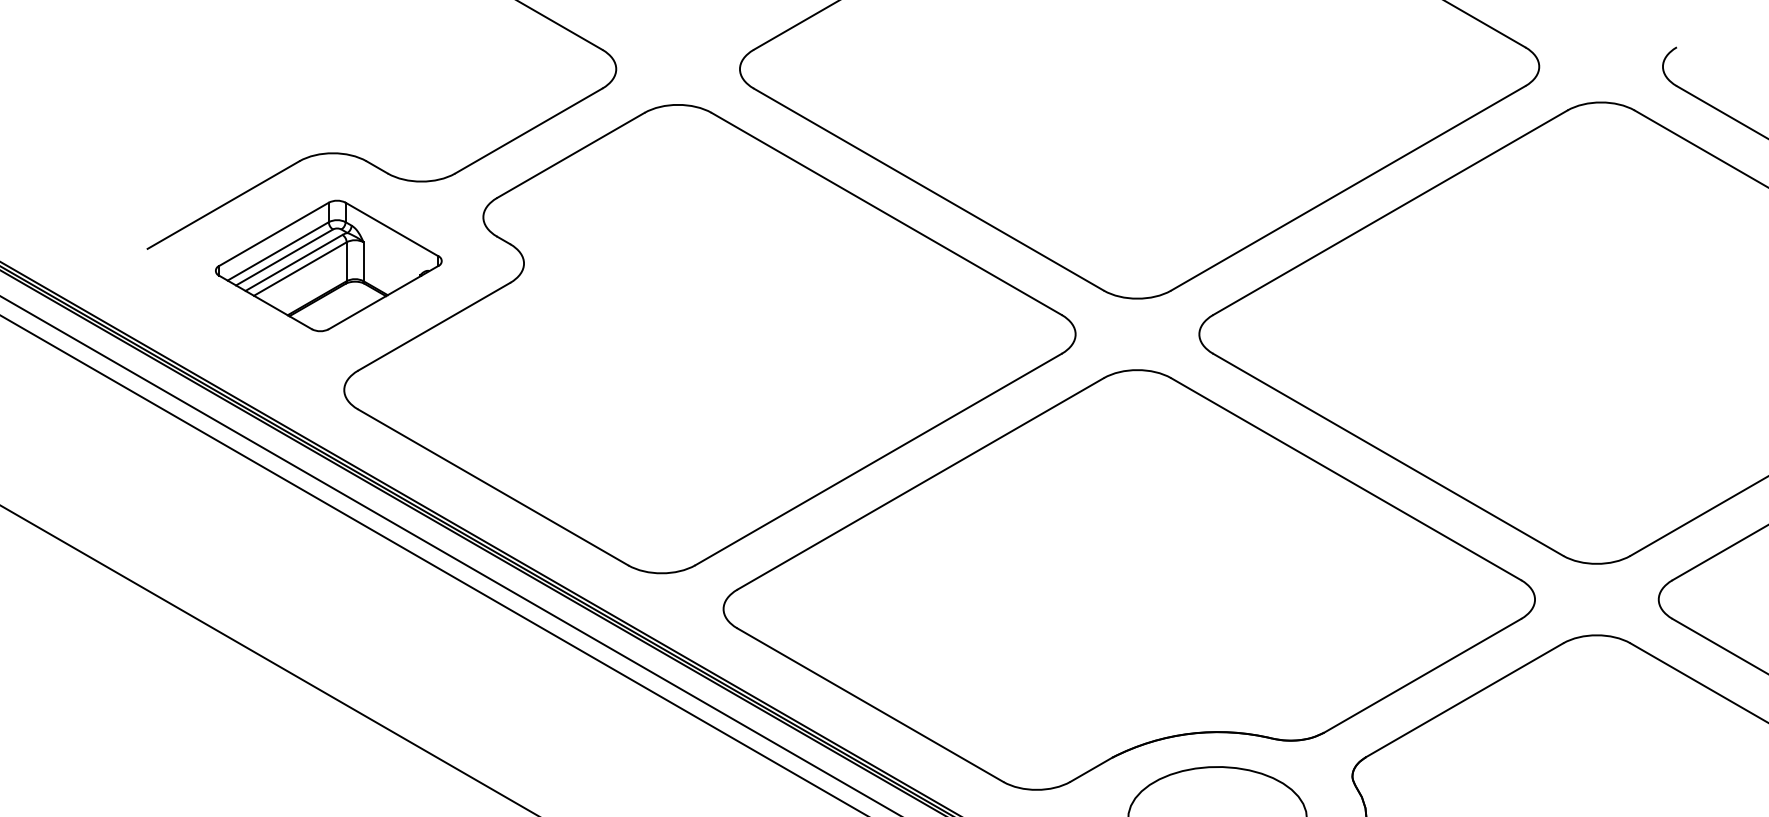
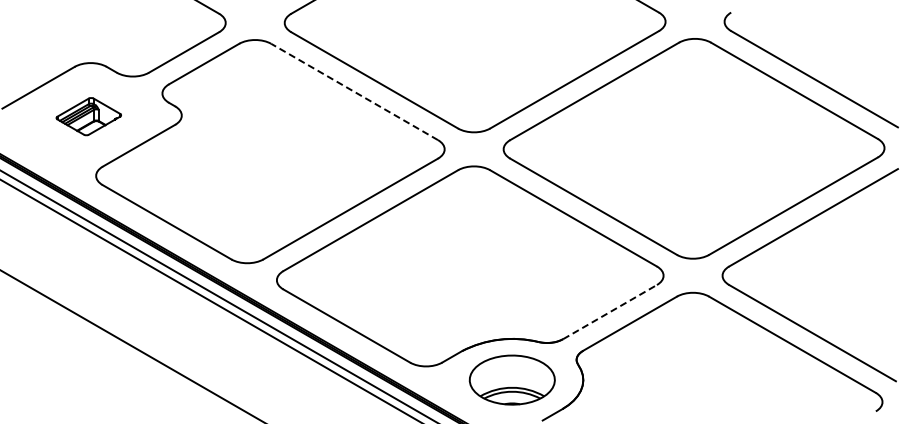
line: (886, 212) -> (354, 91), solid -> dashed
part: (328, 265) -> (88, 116), size x0.6
line: (1423, 674) -> (610, 311), solid -> dashed

